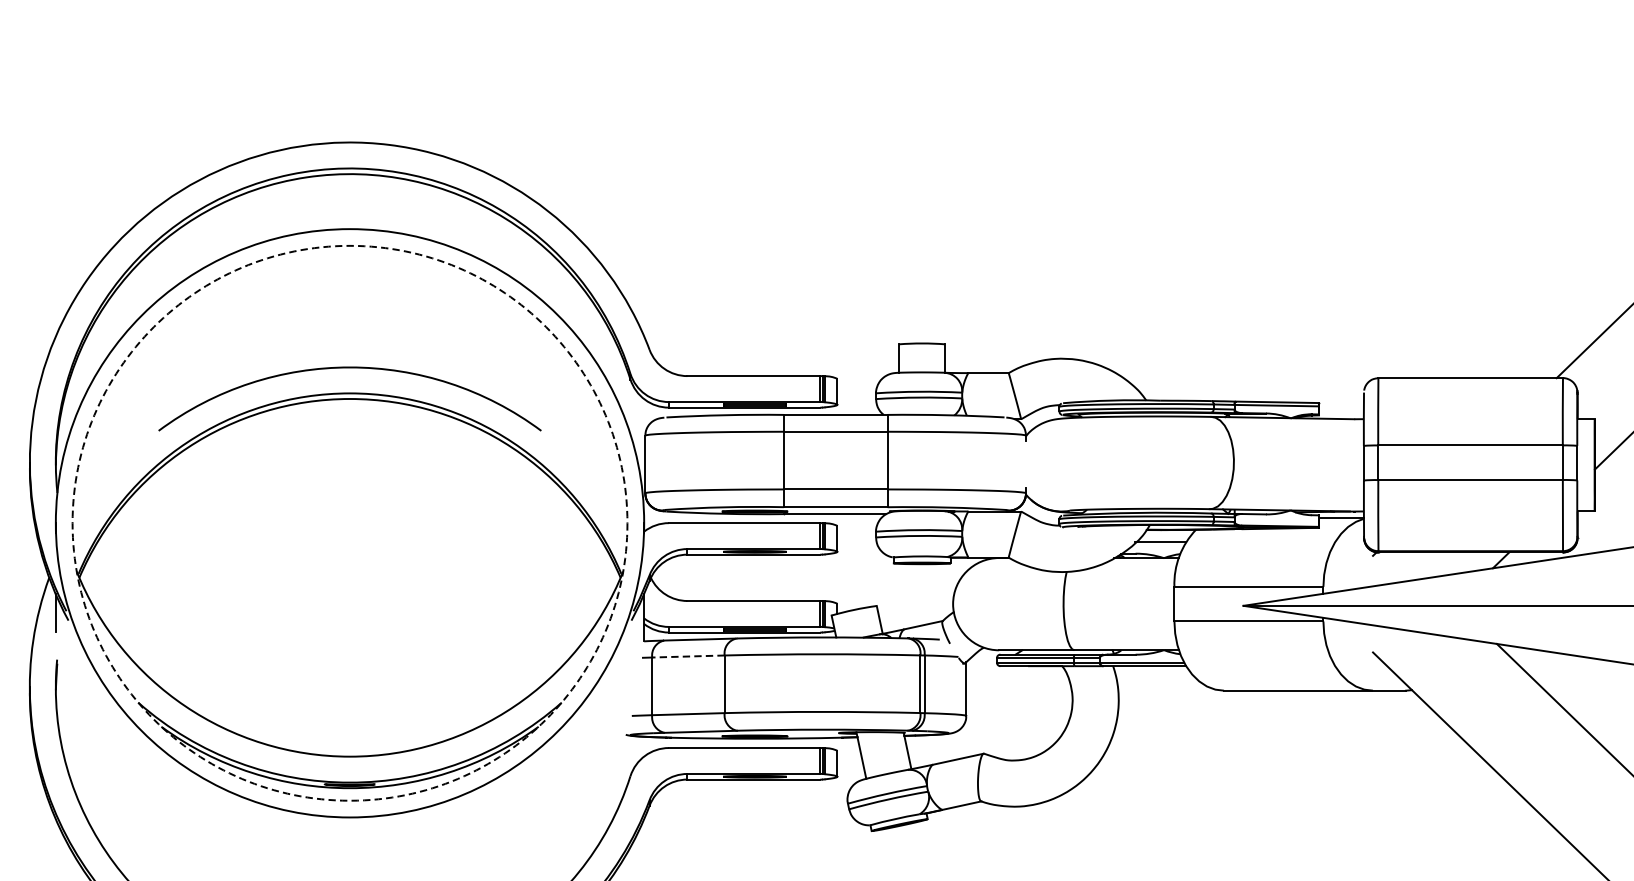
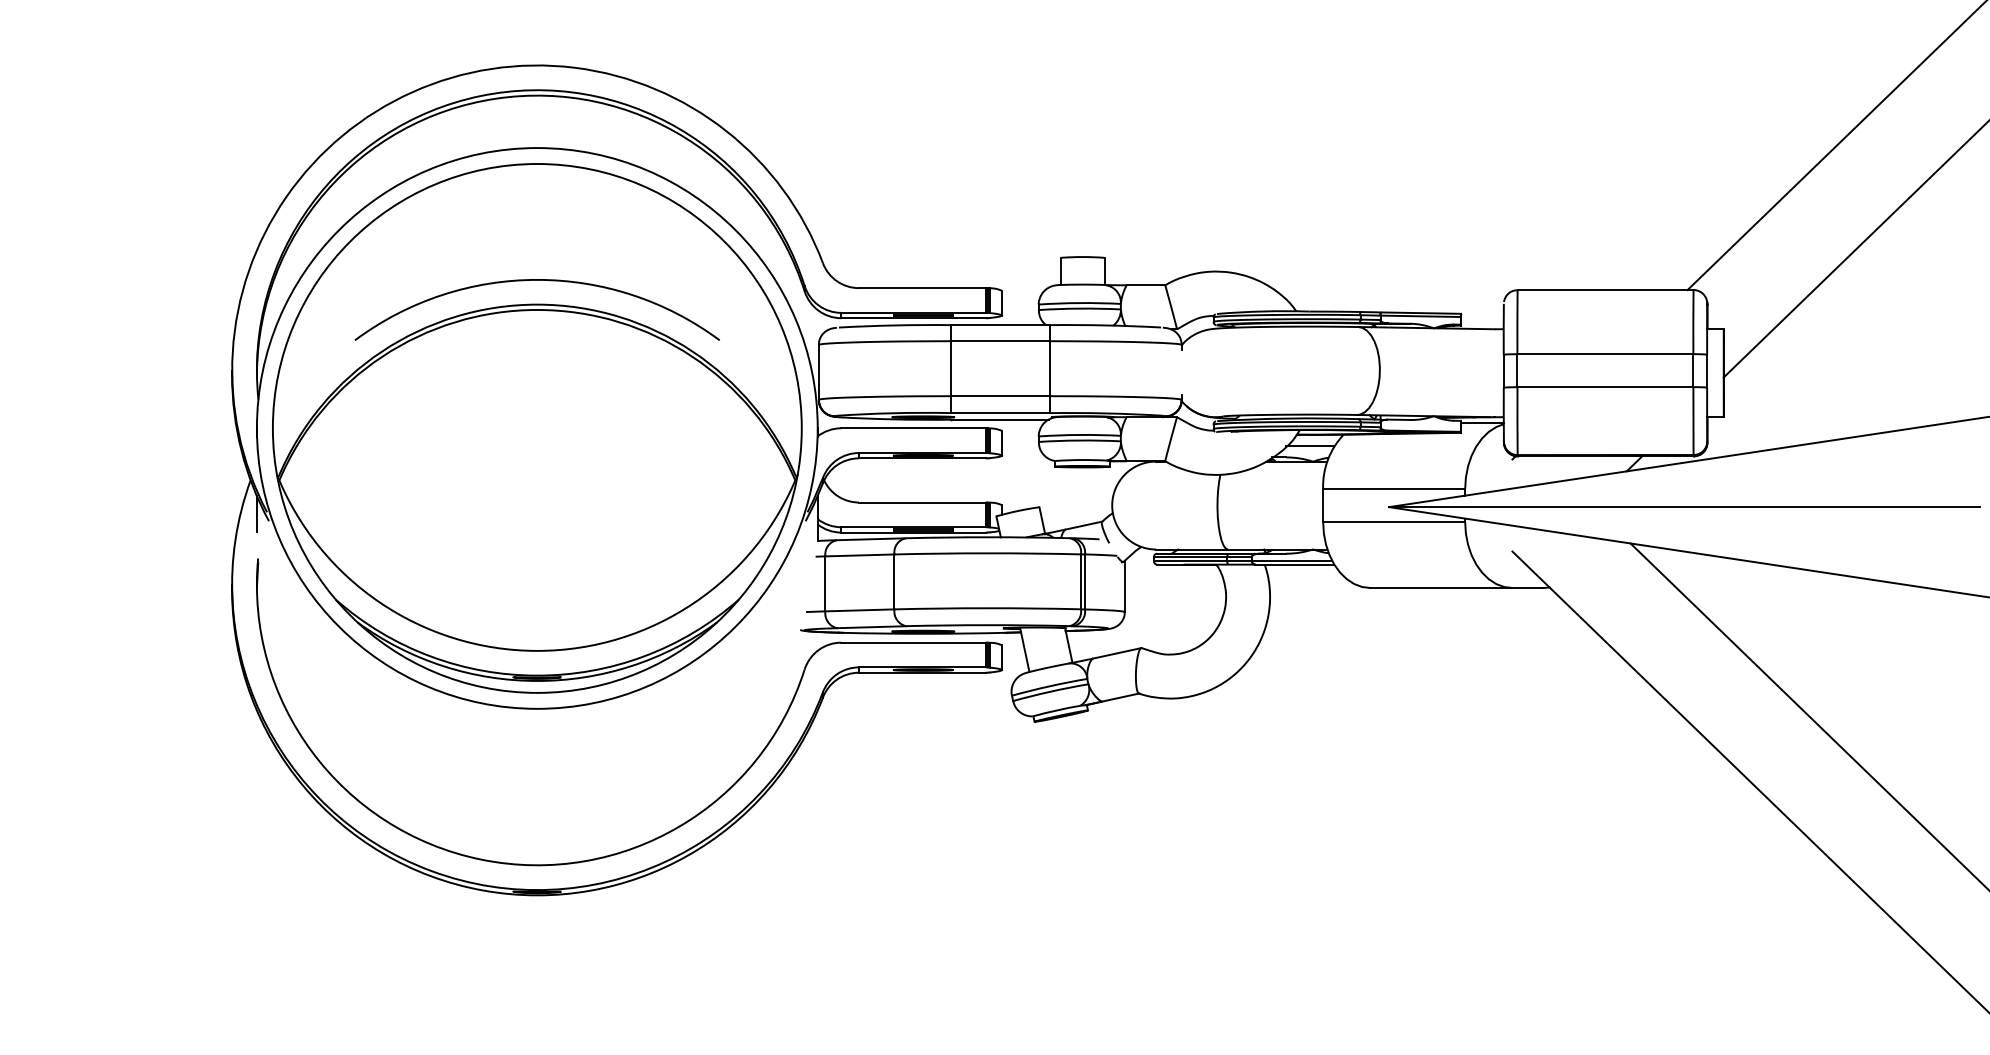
circle: (349, 523) -> (536, 428), dashed -> solid
line: (688, 656) -> (859, 555), dashed -> solid

